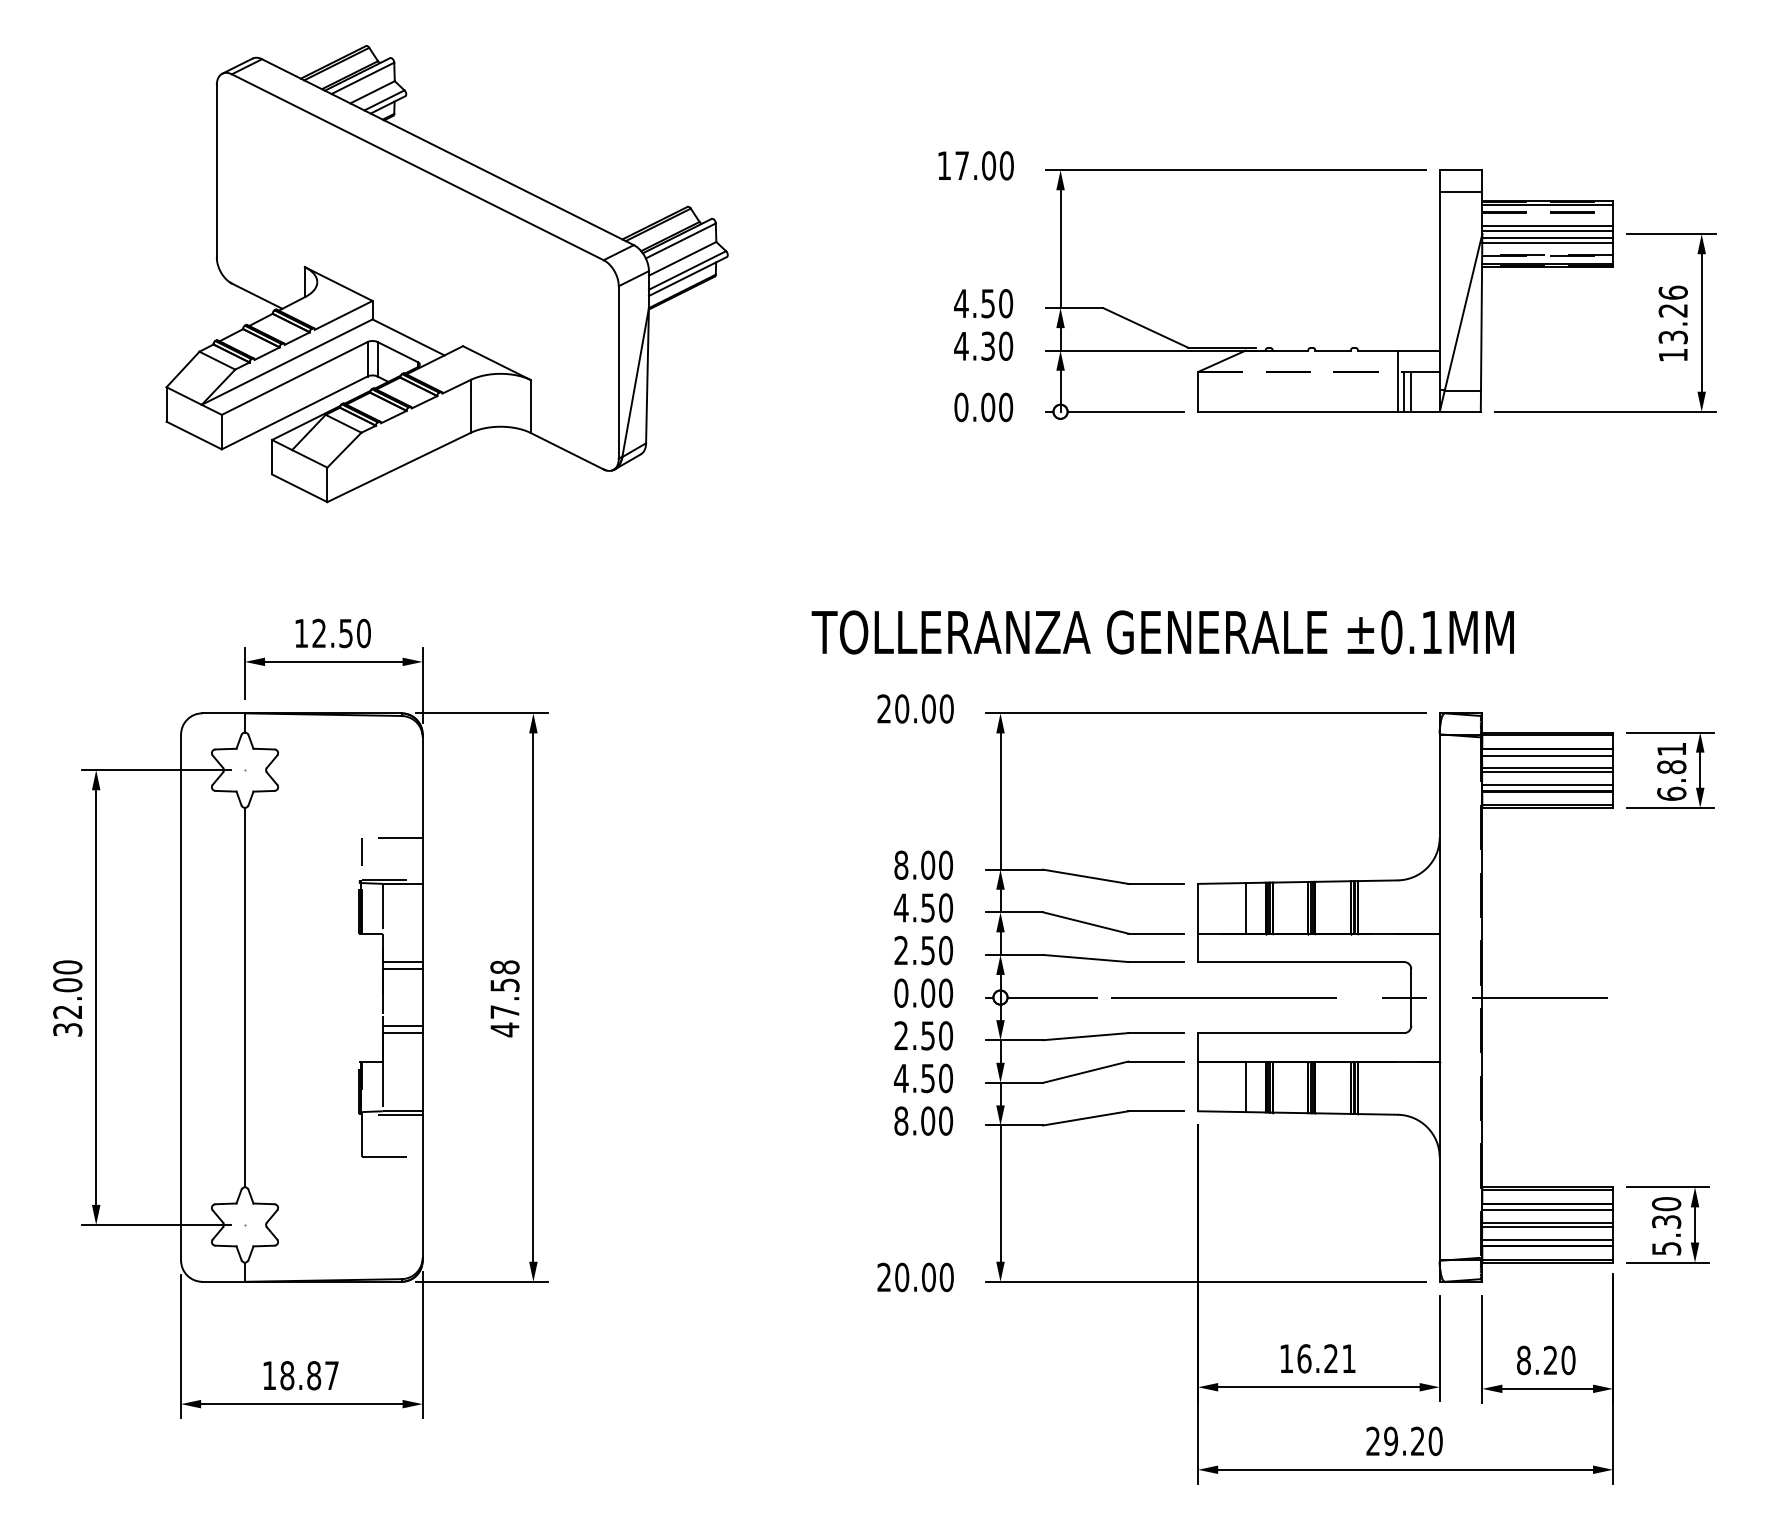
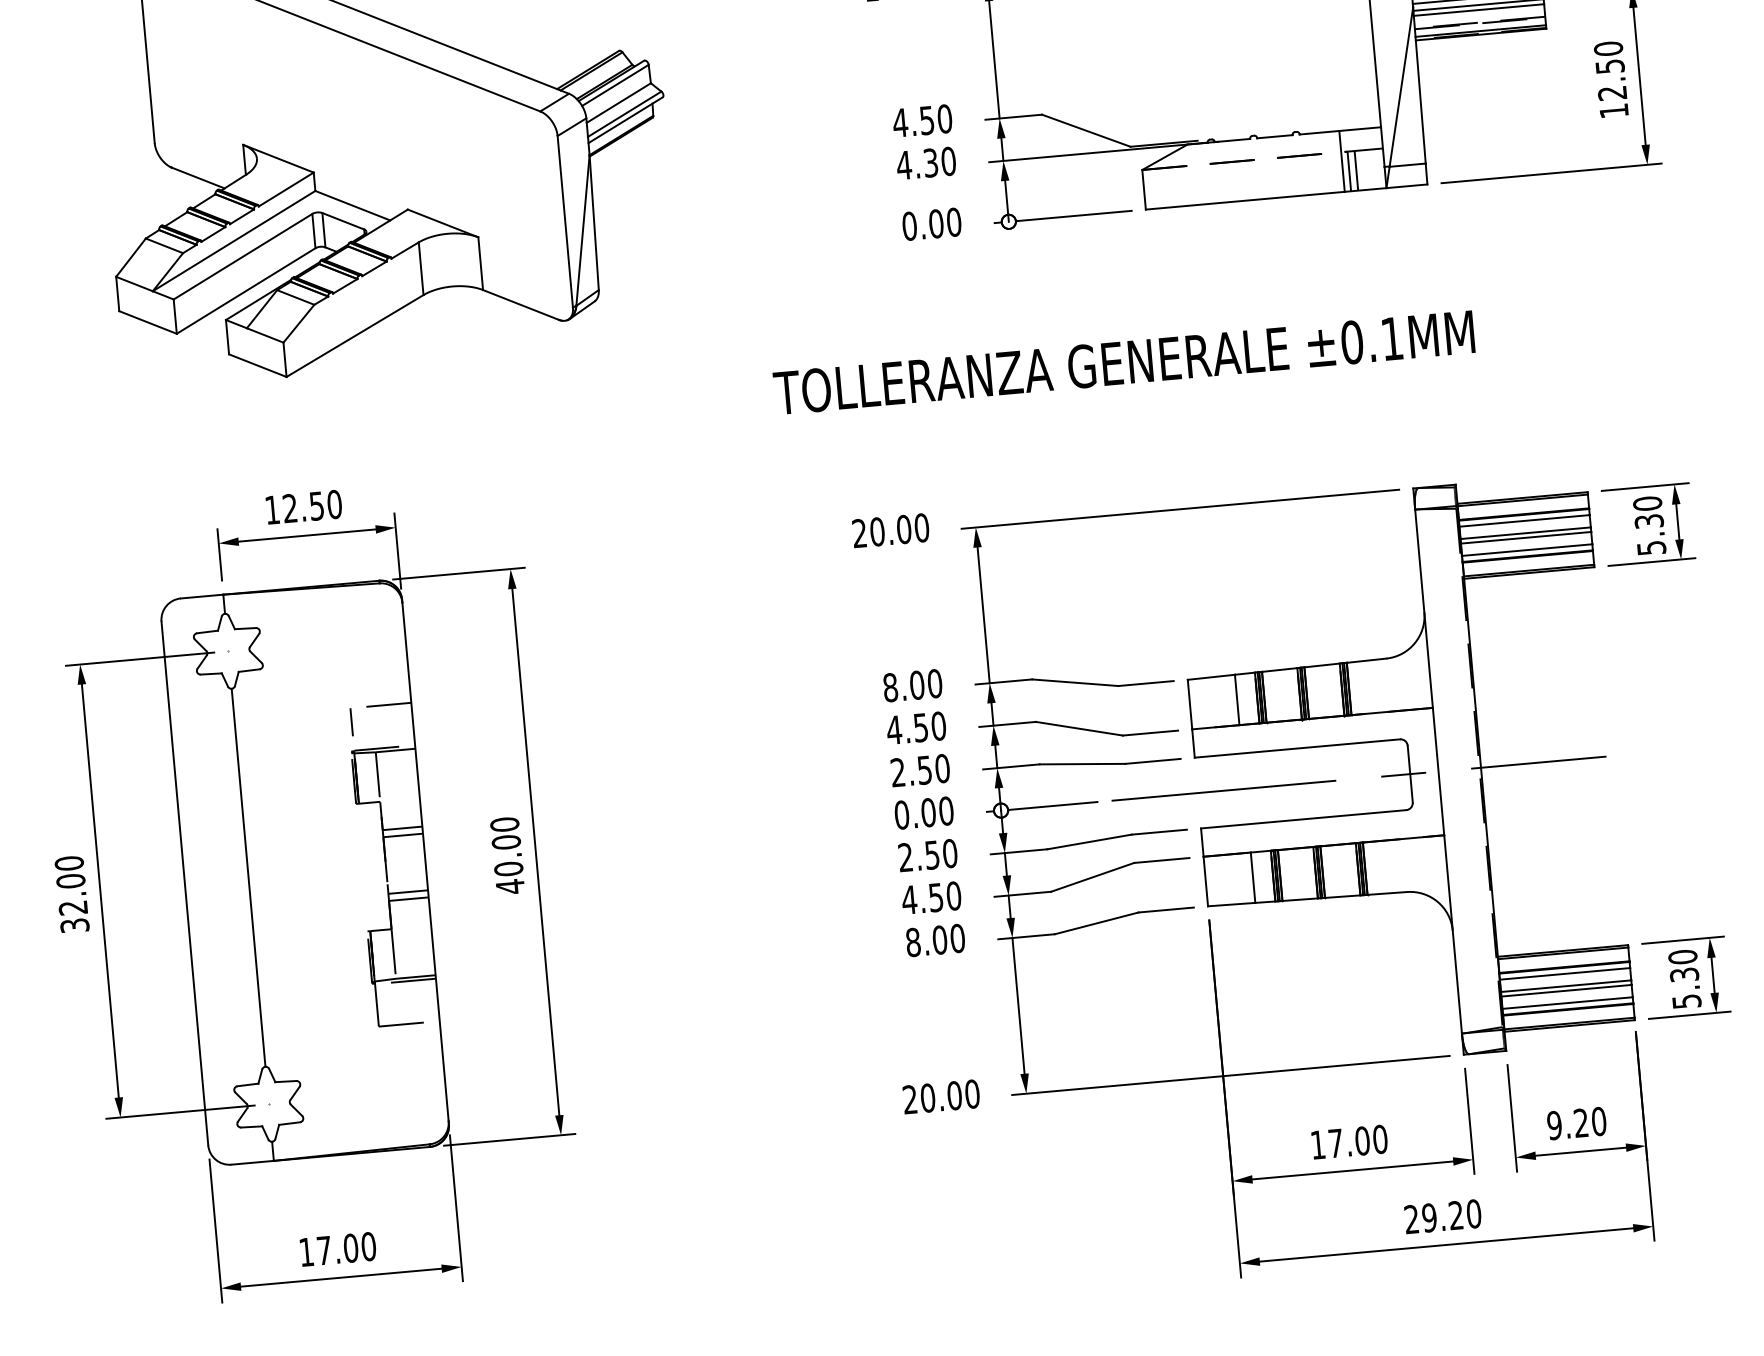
text: (1672, 314) -> (1609, 70), 13.26 -> 12.50
text: (1162, 632) -> (1123, 362), moved
text: (1671, 771) -> (1649, 525), 6.81 -> 5.30
text: (504, 989) -> (506, 846), 47.58 -> 40.00
text: (1326, 1358) -> (1357, 1141), 16.21 -> 17.00
text: (1523, 1360) -> (1554, 1125), 8.20 -> 9.20
text: (309, 1375) -> (346, 1248), 18.87 -> 17.00

